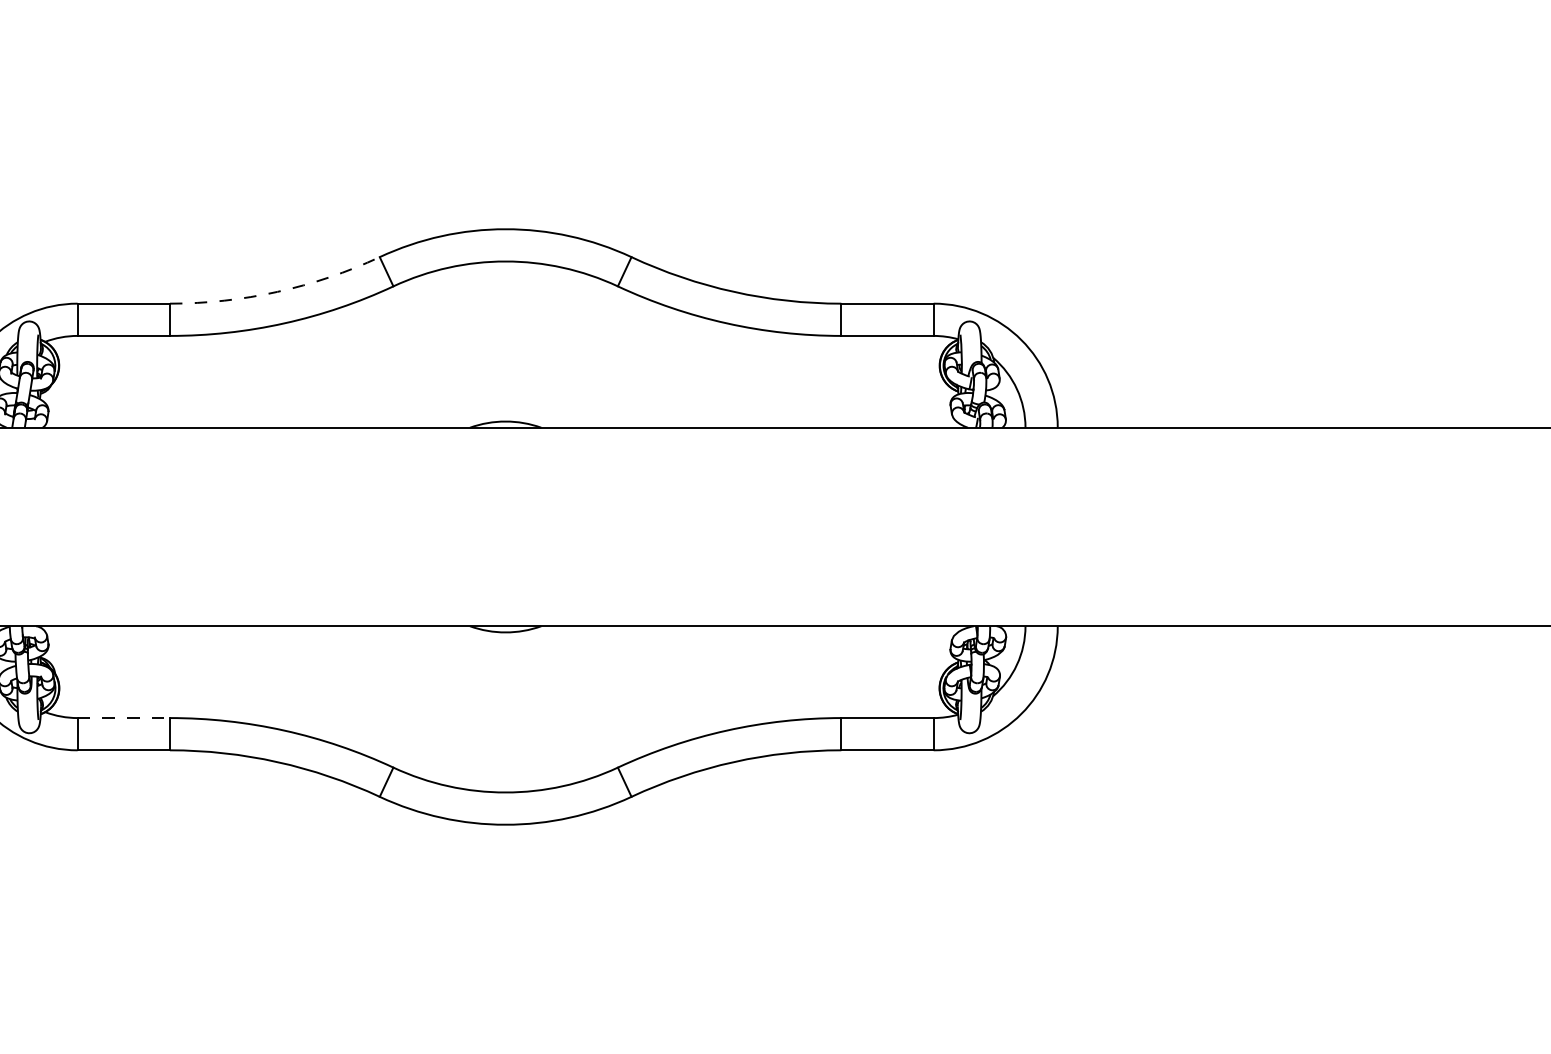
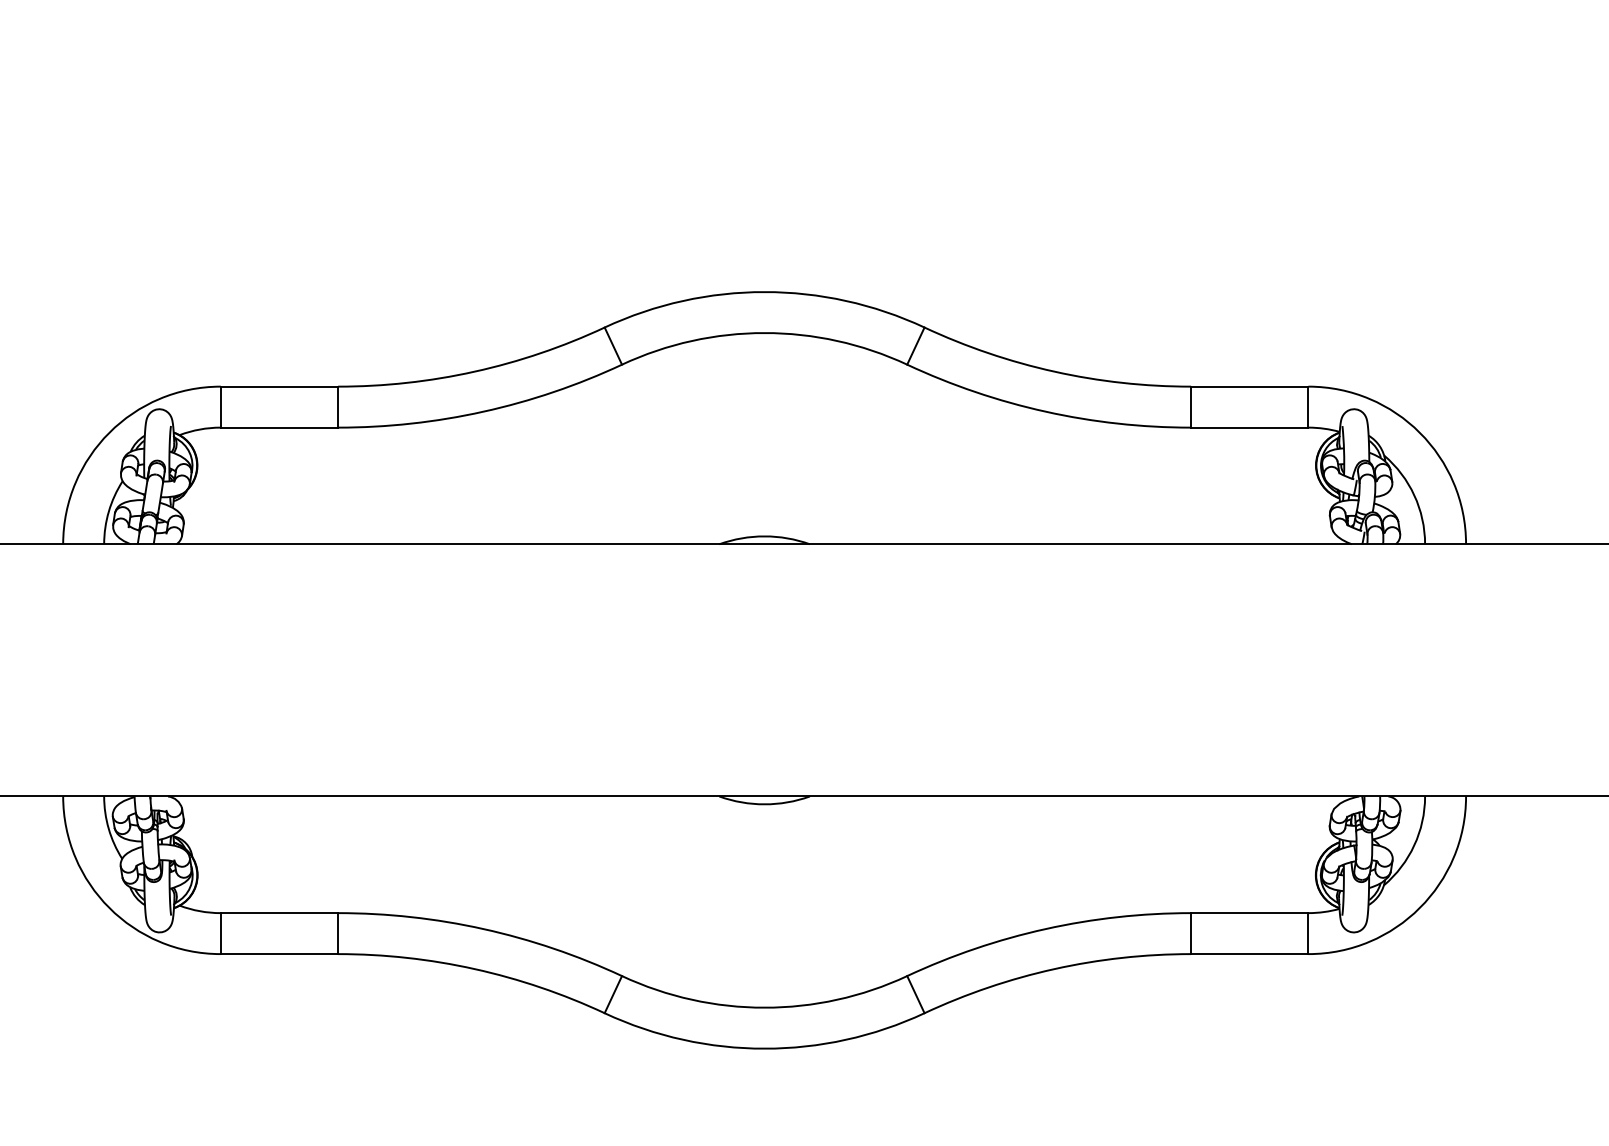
arc: (277, 291) -> (474, 371), dashed -> solid
line: (124, 718) -> (280, 913), dashed -> solid

